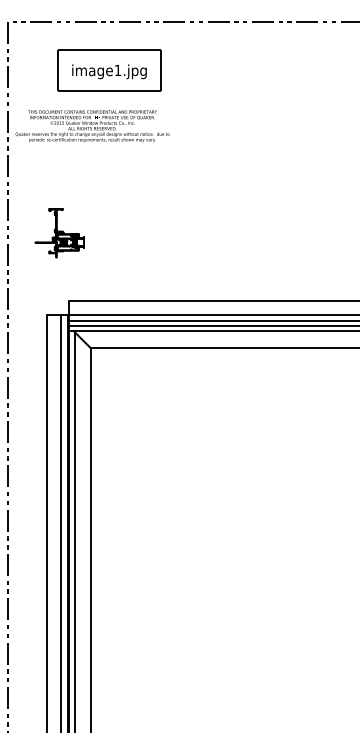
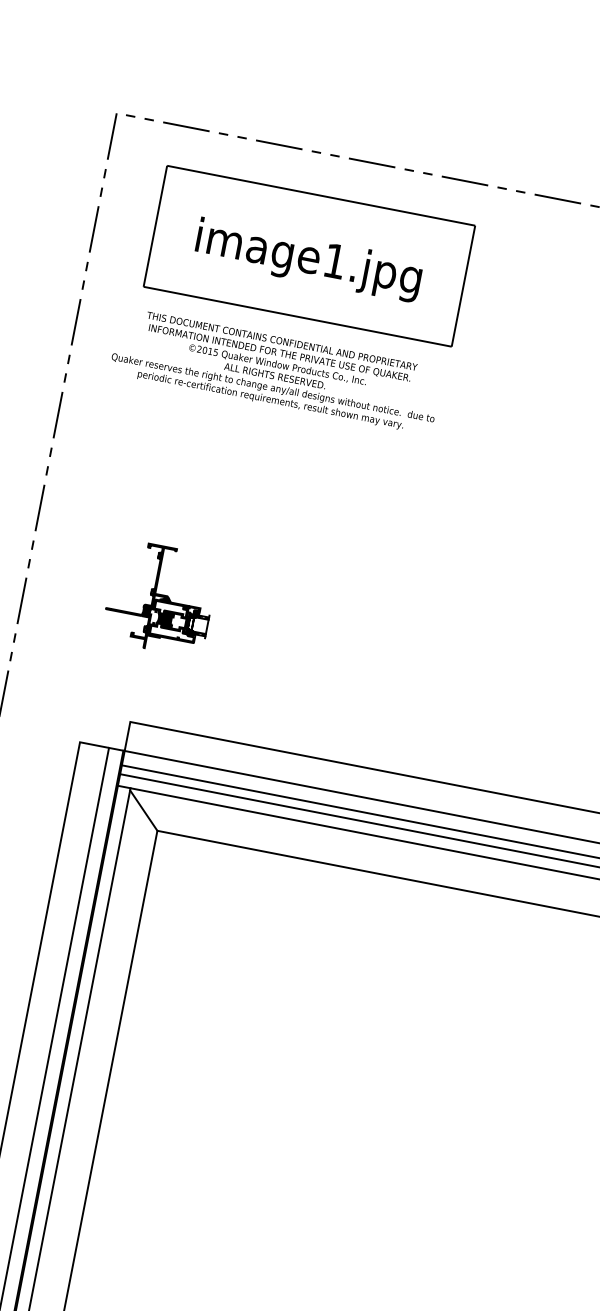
part: (109, 70) -> (309, 256), size x1.43
text: (92, 126) -> (276, 371), moved
part: (59, 233) -> (160, 599), moved

